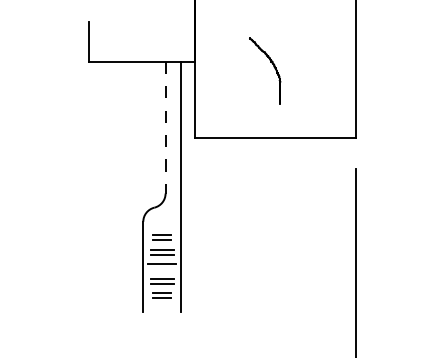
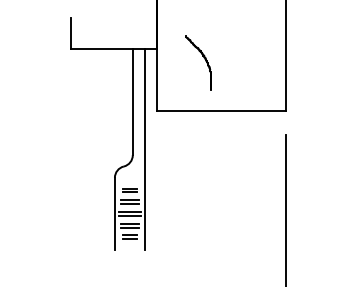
part: (273, 67) -> (204, 60), moved
line: (165, 127) -> (132, 102), dashed -> solid
line: (162, 269) -> (130, 216), added

